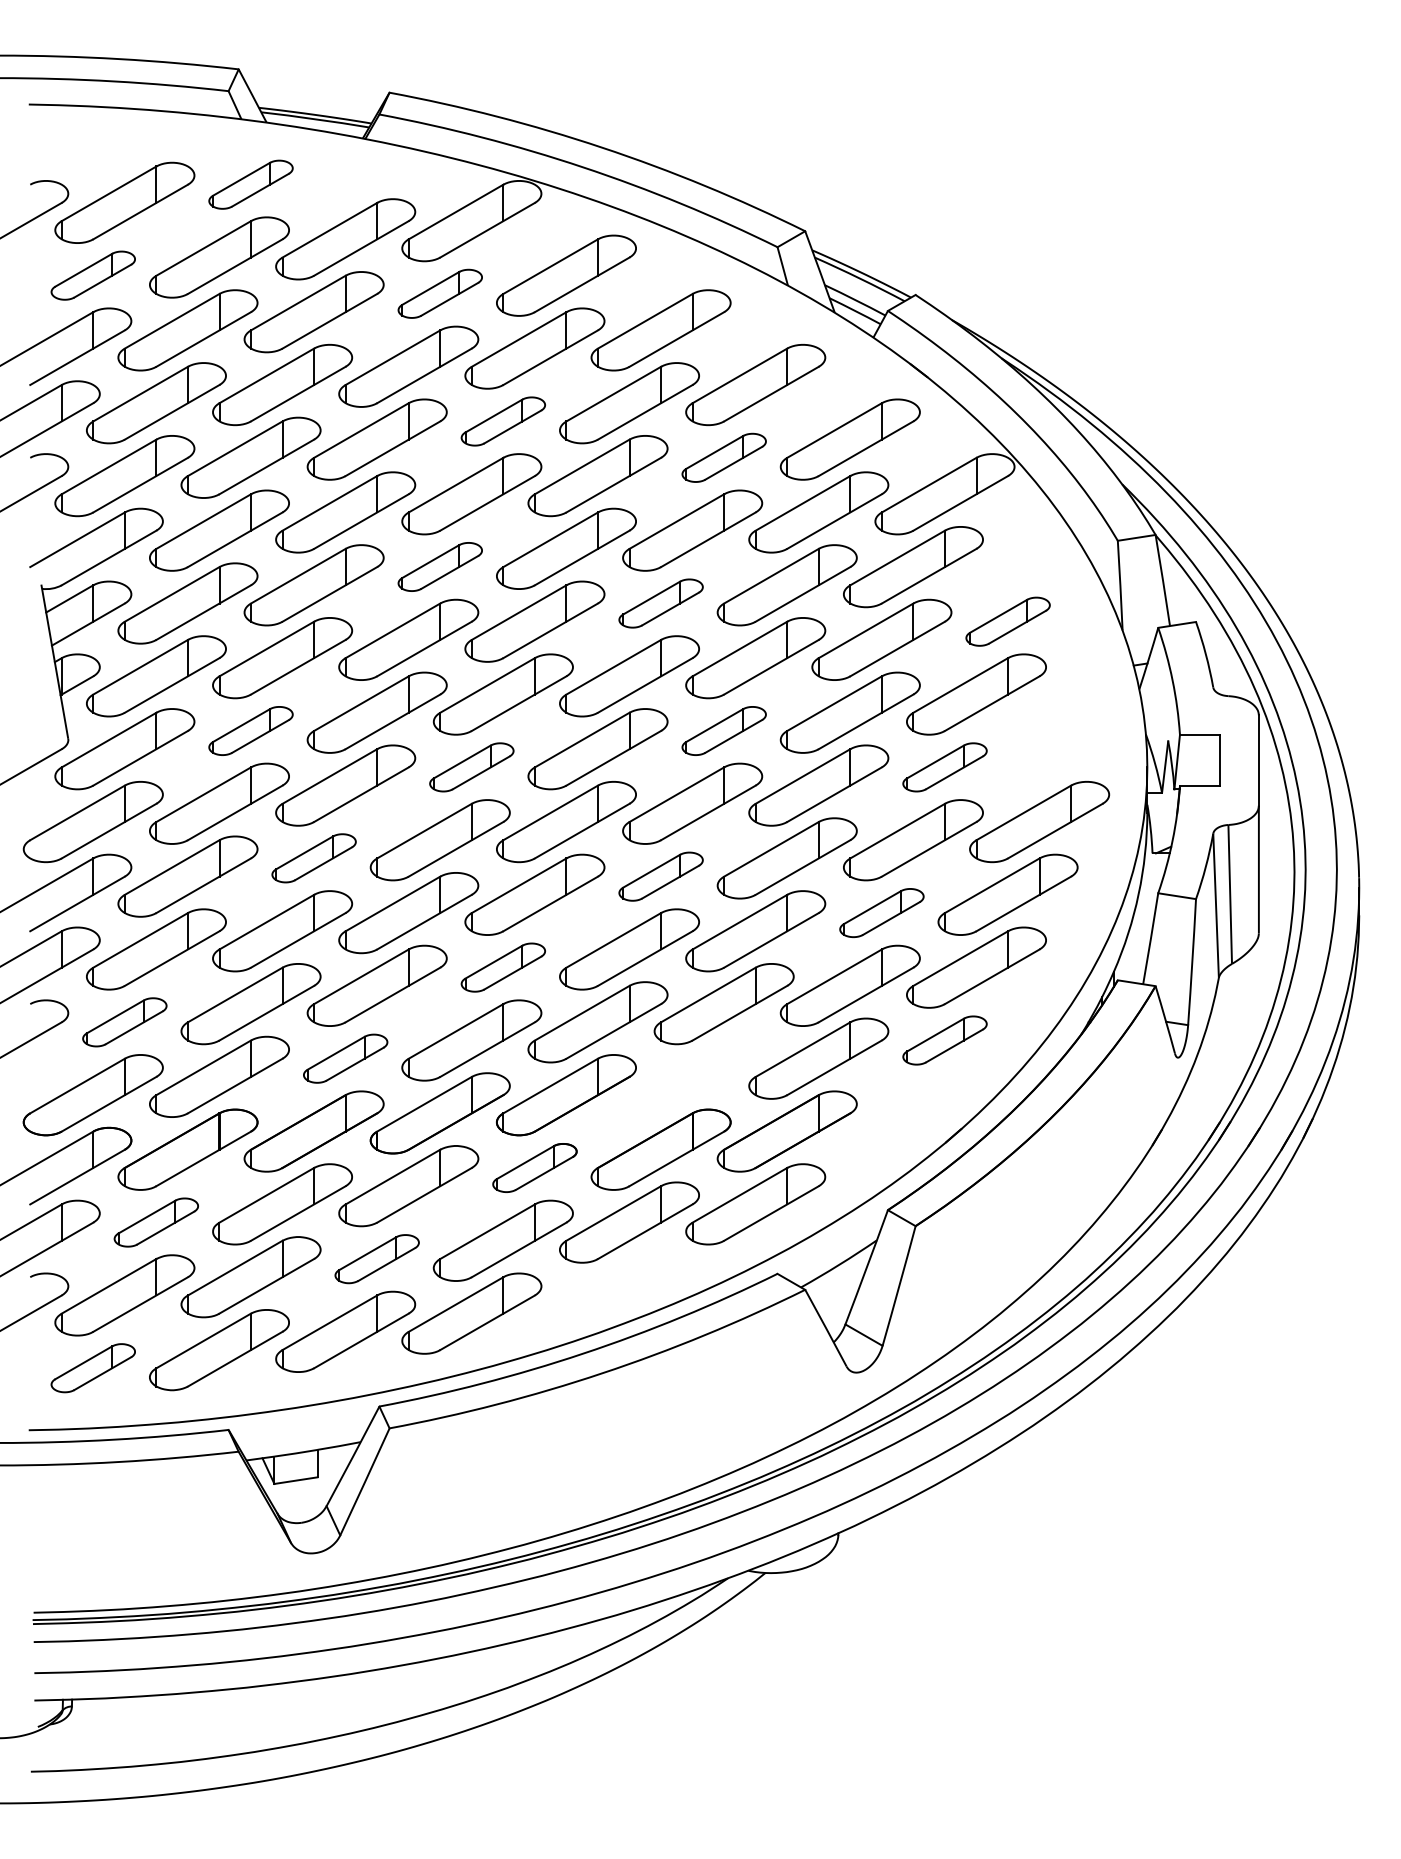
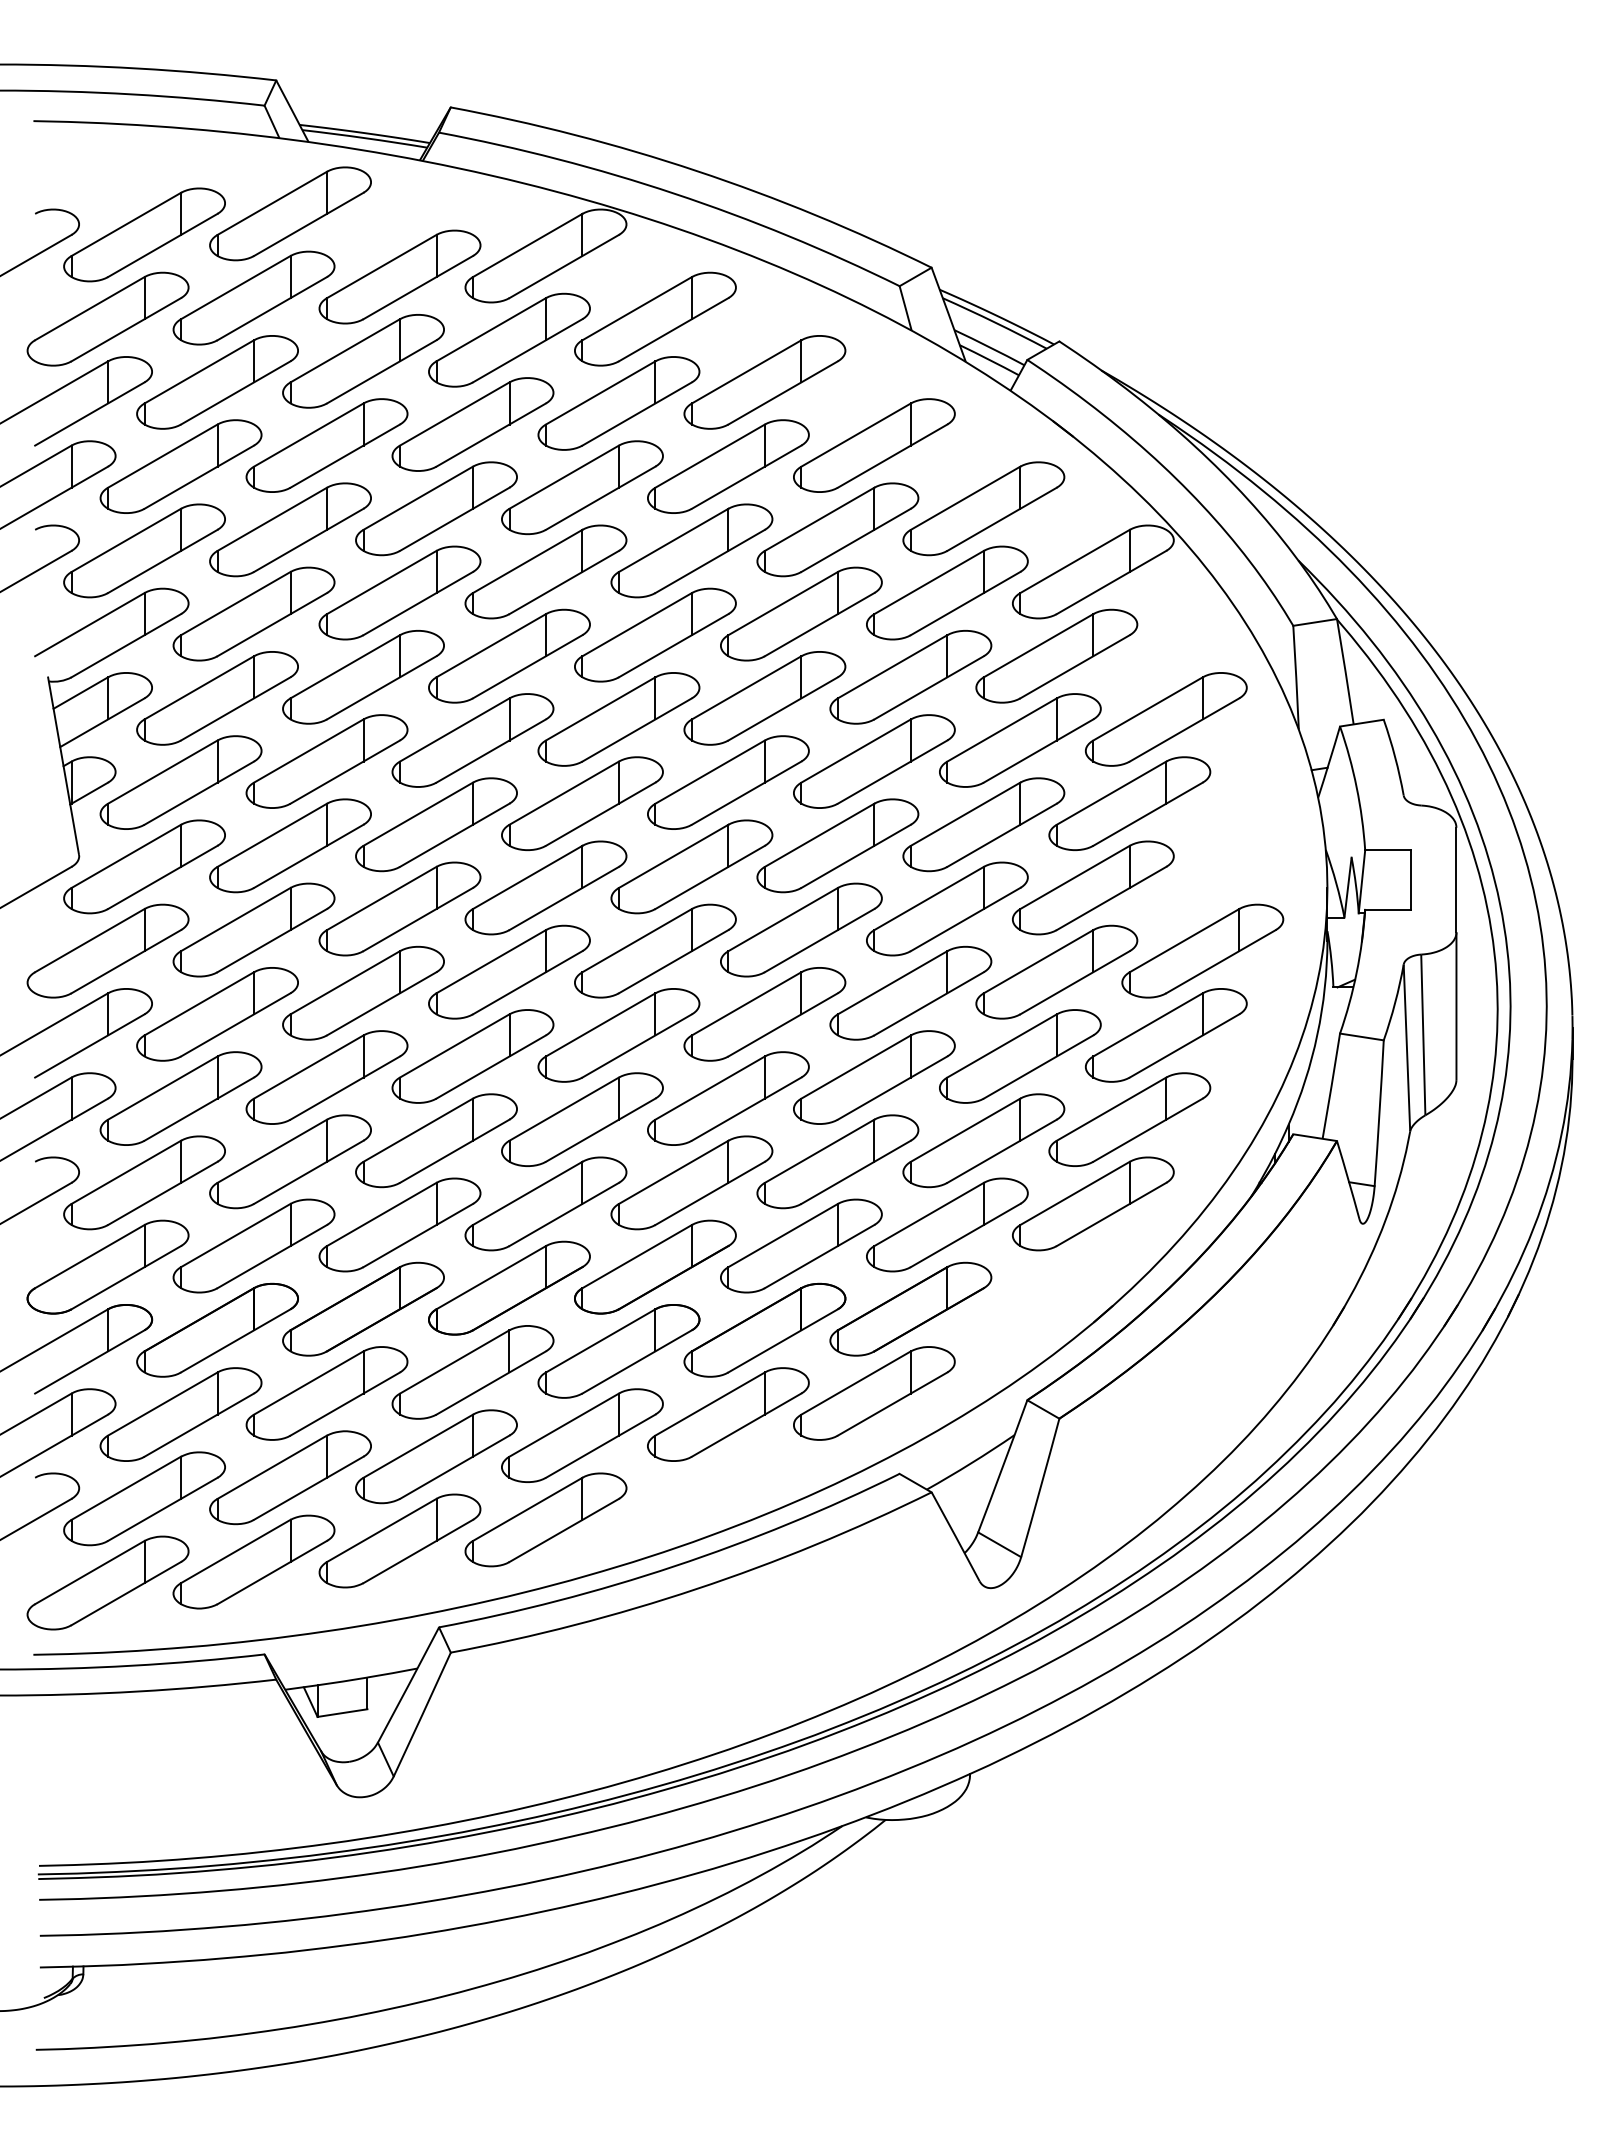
part: (251, 184) -> (290, 213), size x1.67
part: (92, 275) -> (107, 318), size x1.67
part: (440, 293) -> (509, 339), size x1.67
part: (503, 421) -> (582, 487), size x1.67
part: (723, 457) -> (837, 529), size x1.67
part: (440, 566) -> (509, 655), size x1.67
part: (660, 603) -> (764, 698), size x1.67
part: (1008, 621) -> (1166, 719), size x1.67
part: (251, 730) -> (290, 845), size x1.67
part: (723, 730) -> (837, 845), size x1.67
part: (471, 766) -> (545, 887), size x1.67
part: (945, 766) -> (1093, 887), size x1.67
part: (314, 857) -> (363, 992), size x1.67
part: (660, 876) -> (764, 1014), size x1.67
part: (882, 913) -> (1020, 1056), size x1.67
part: (503, 967) -> (582, 1119), size x1.67
part: (124, 1021) -> (144, 1182), size x1.67
part: (945, 1040) -> (1093, 1203), size x1.67
part: (345, 1058) -> (399, 1224), size x1.67
part: (692, 1076) -> (801, 1245), added
part: (534, 1168) -> (618, 1351), size x1.67
part: (155, 1222) -> (180, 1414), size x1.67
part: (377, 1258) -> (436, 1456), size x1.67
part: (92, 1367) -> (107, 1582), size x1.67

